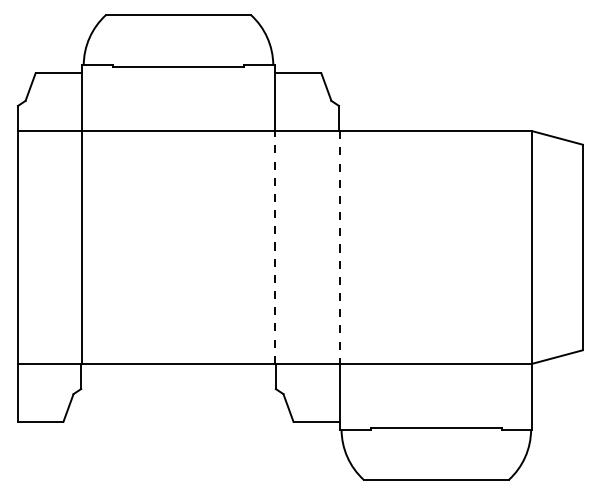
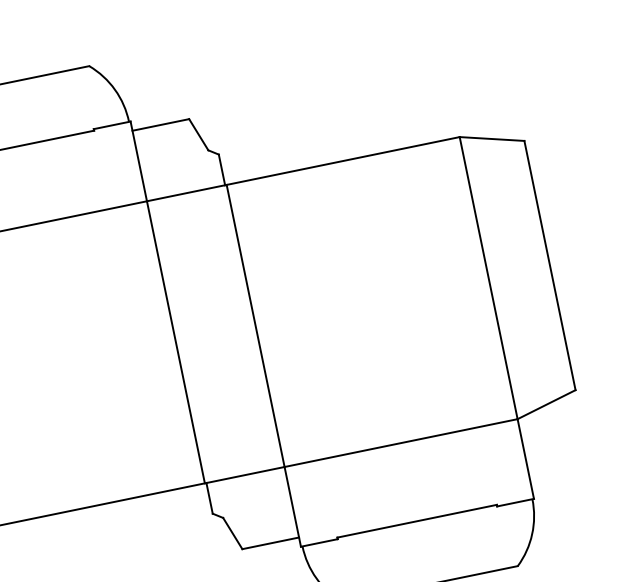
line: (274, 246) -> (175, 341), dashed -> solid
line: (340, 247) -> (255, 325), dashed -> solid

